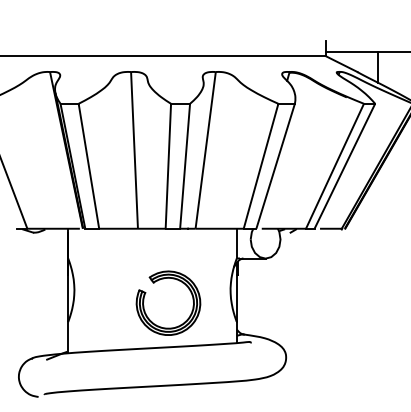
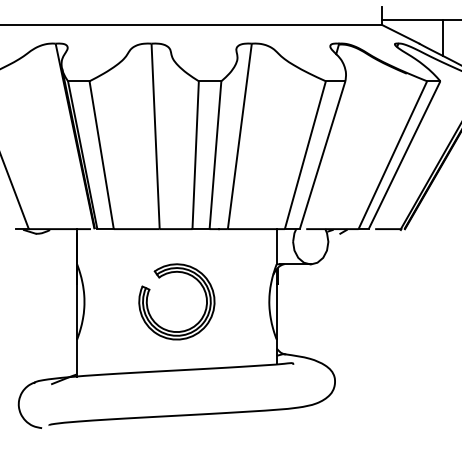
part: (160, 280) -> (167, 274), moved

